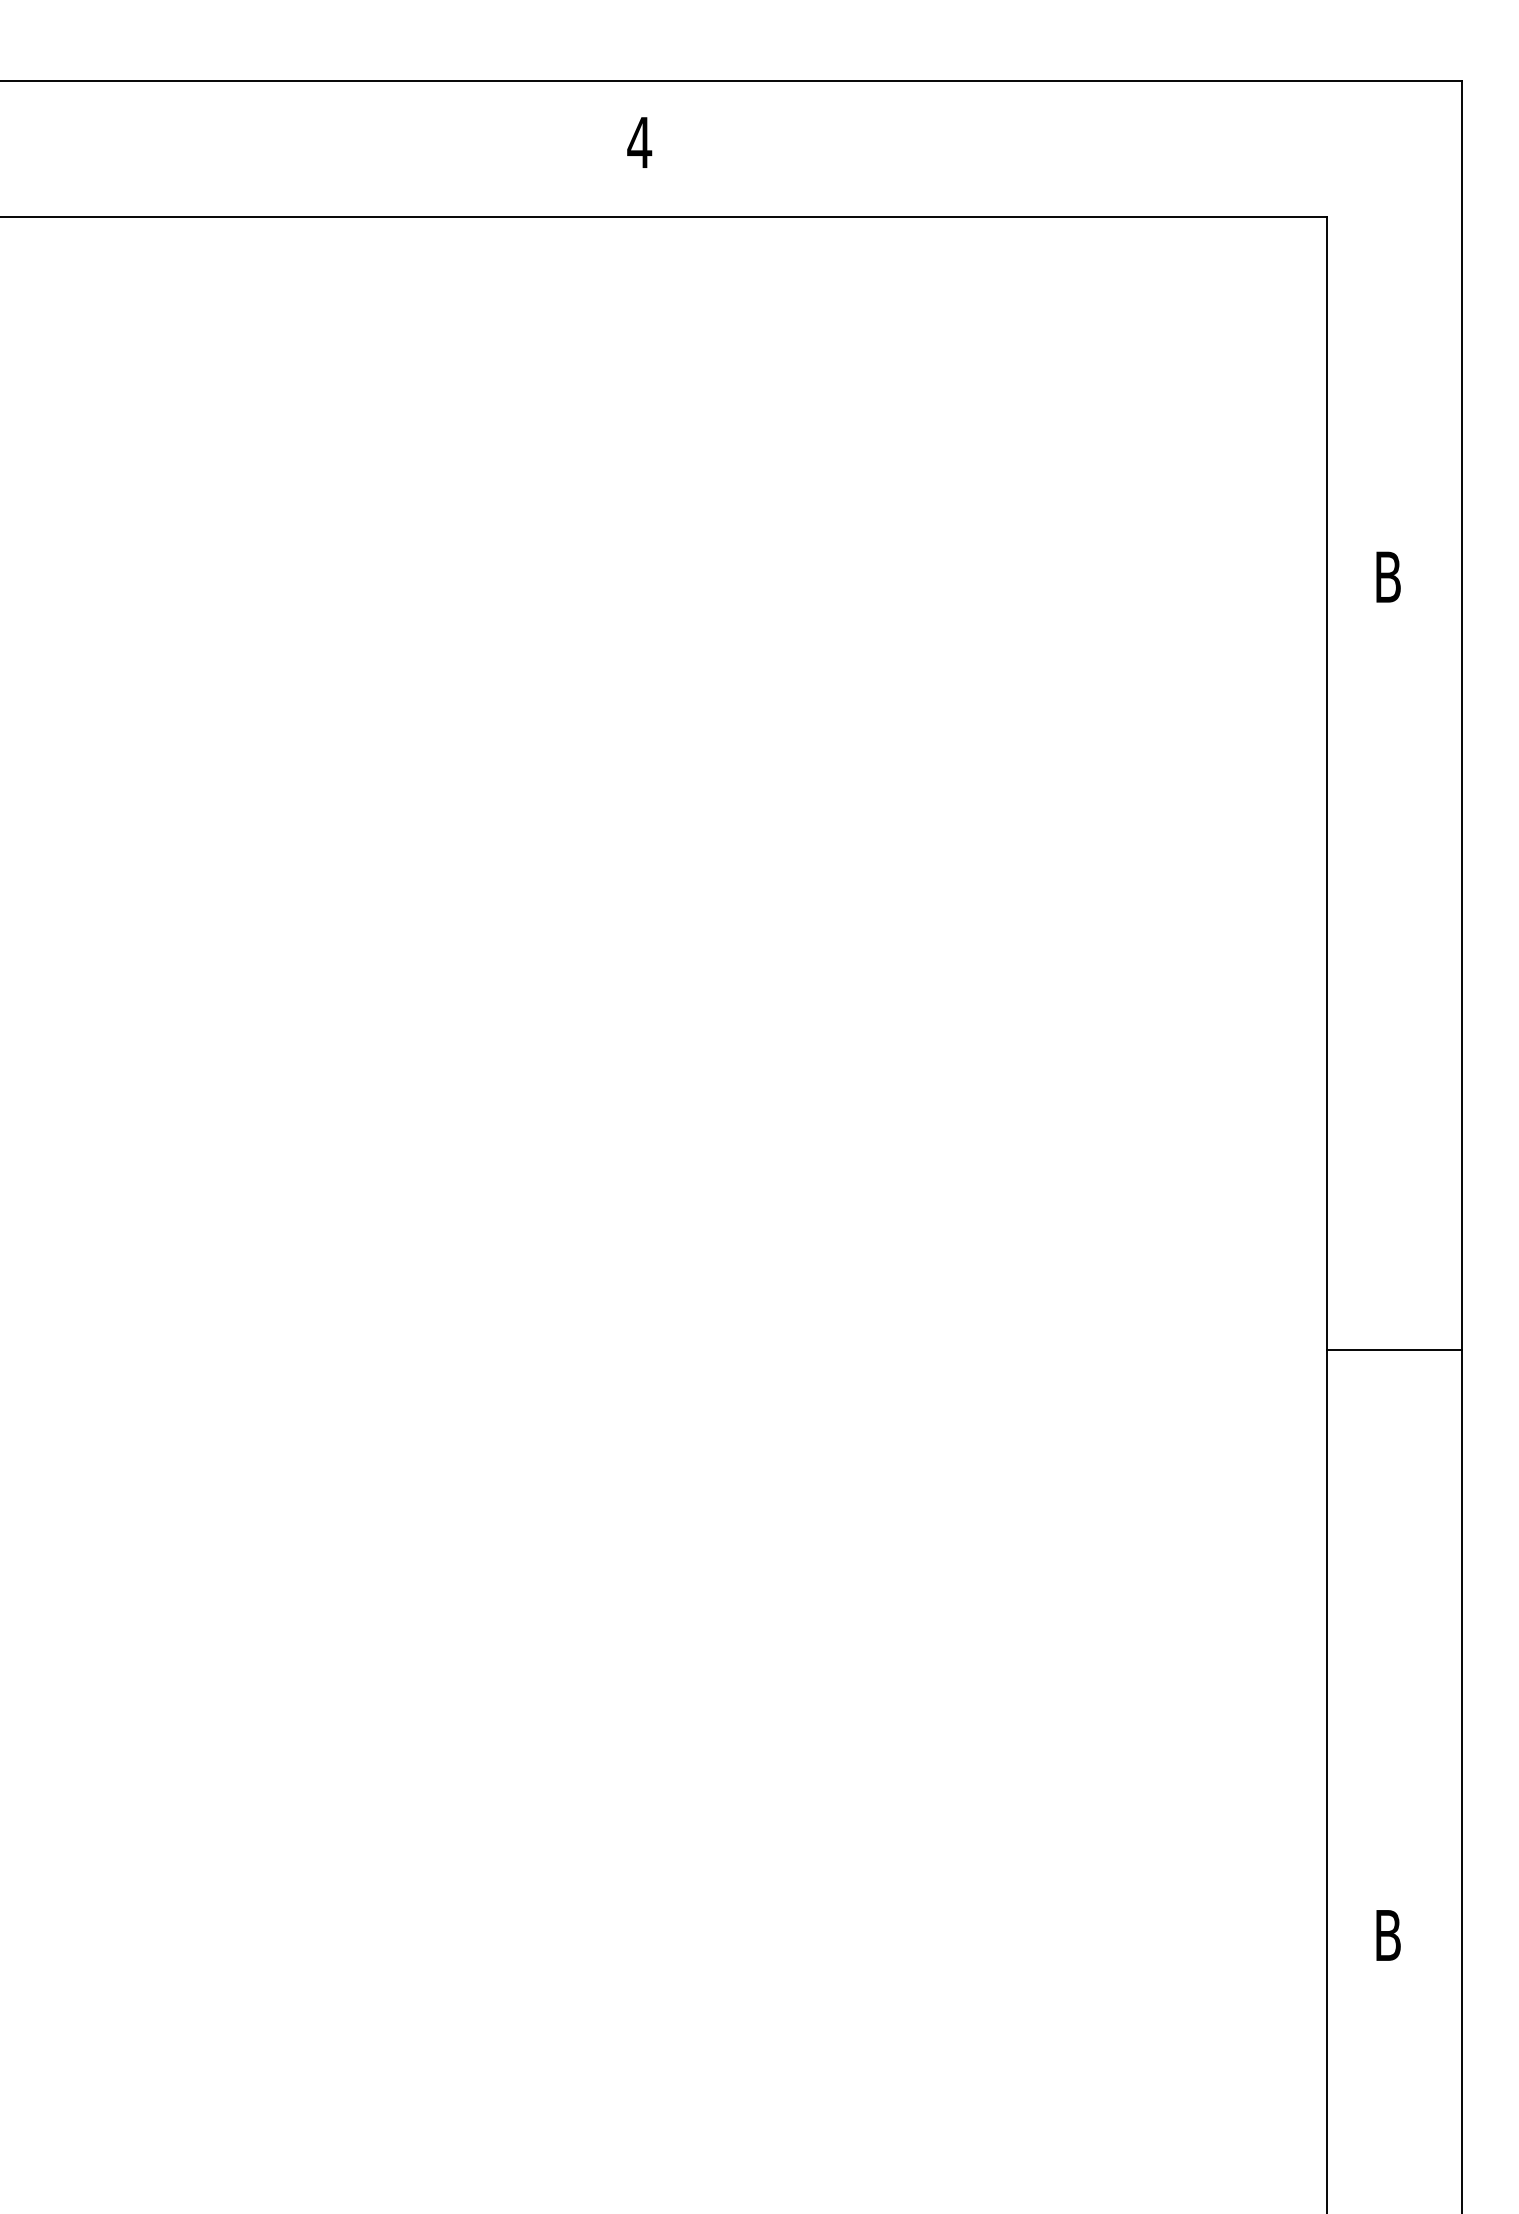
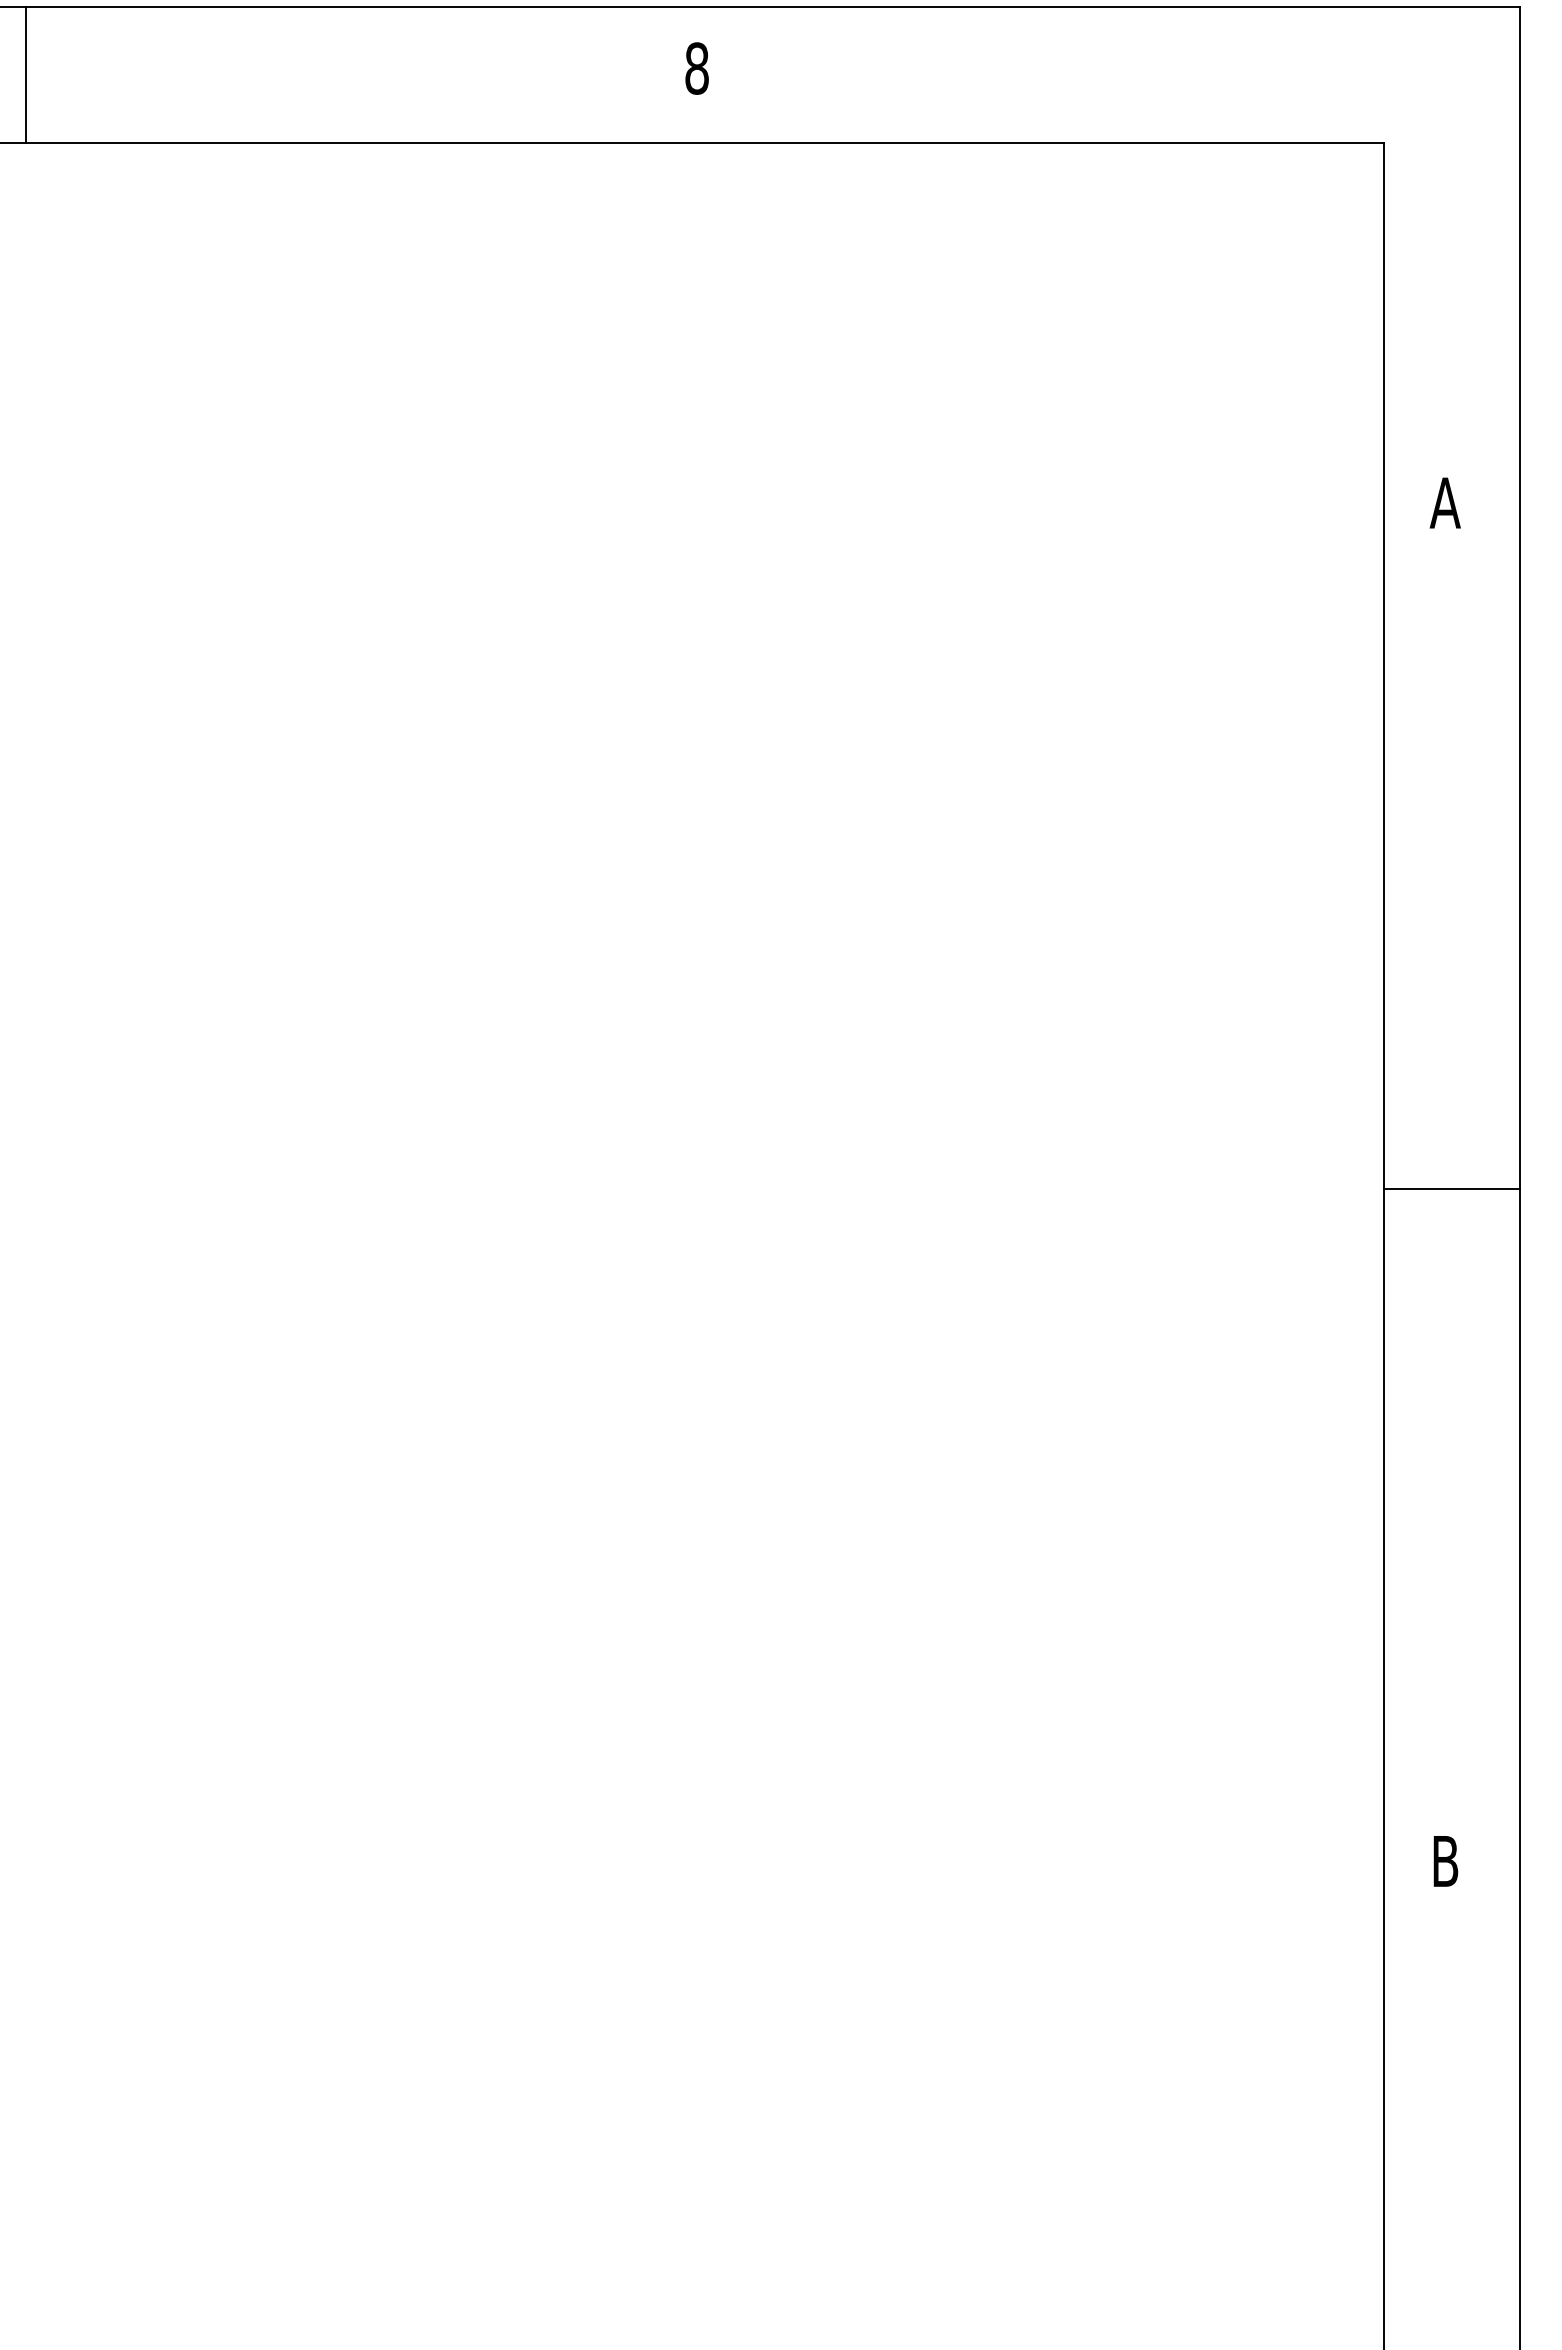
text: (639, 142) -> (696, 68), 4 -> 8
text: (1387, 576) -> (1444, 502), B -> A
line: (1394, 1349) -> (1451, 1188), moved

